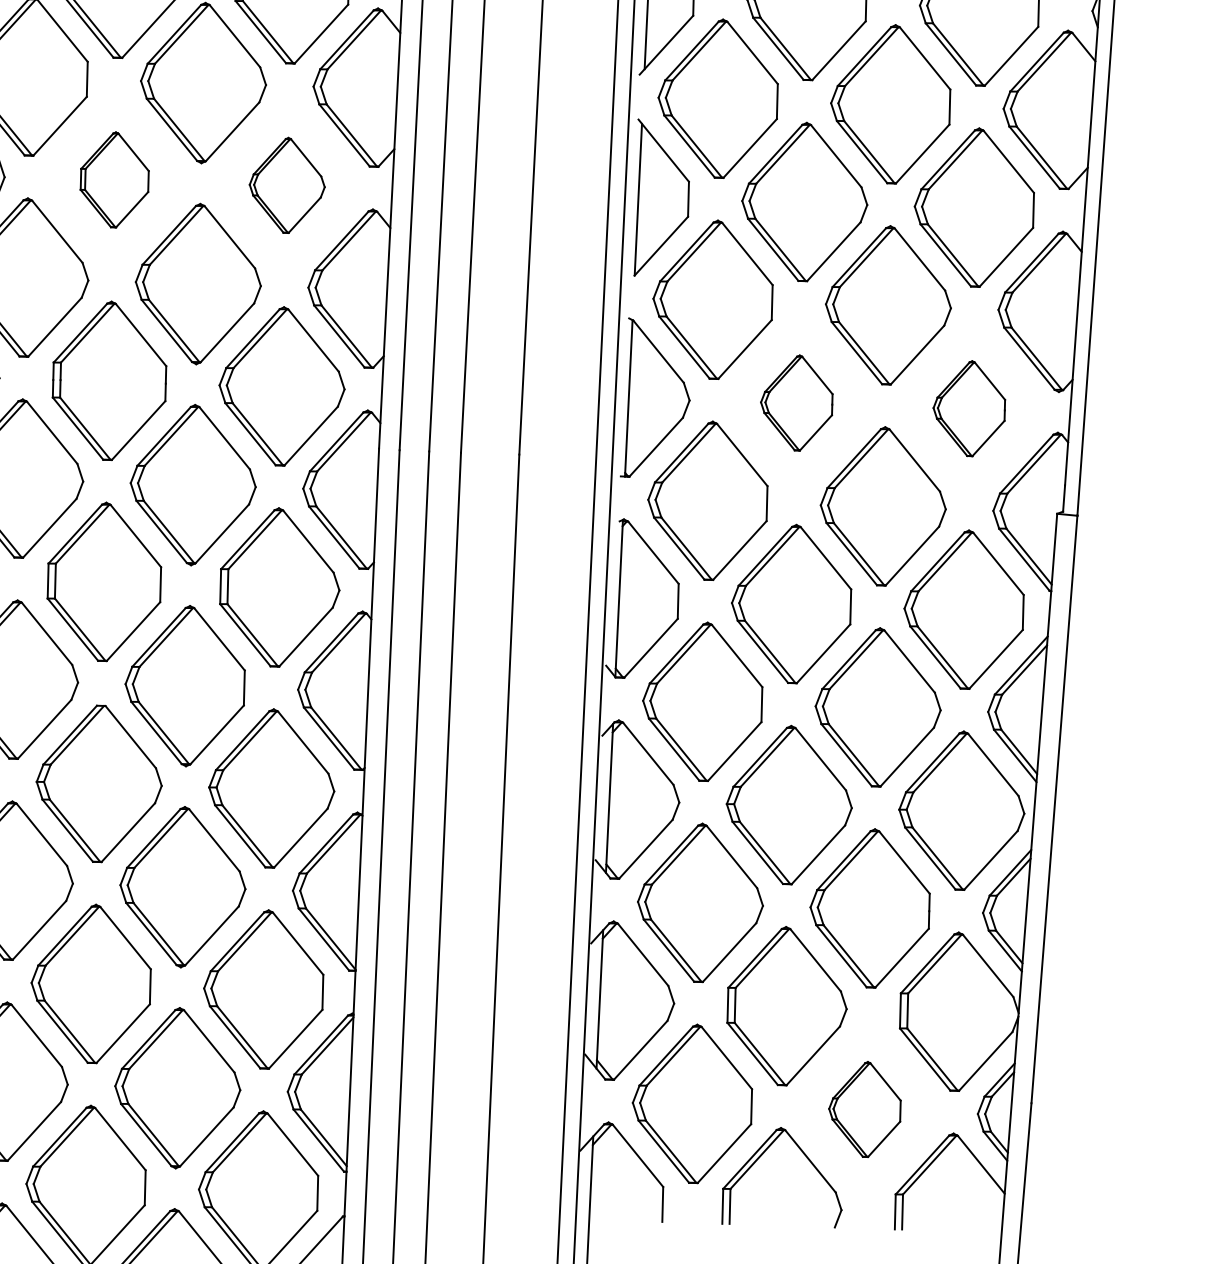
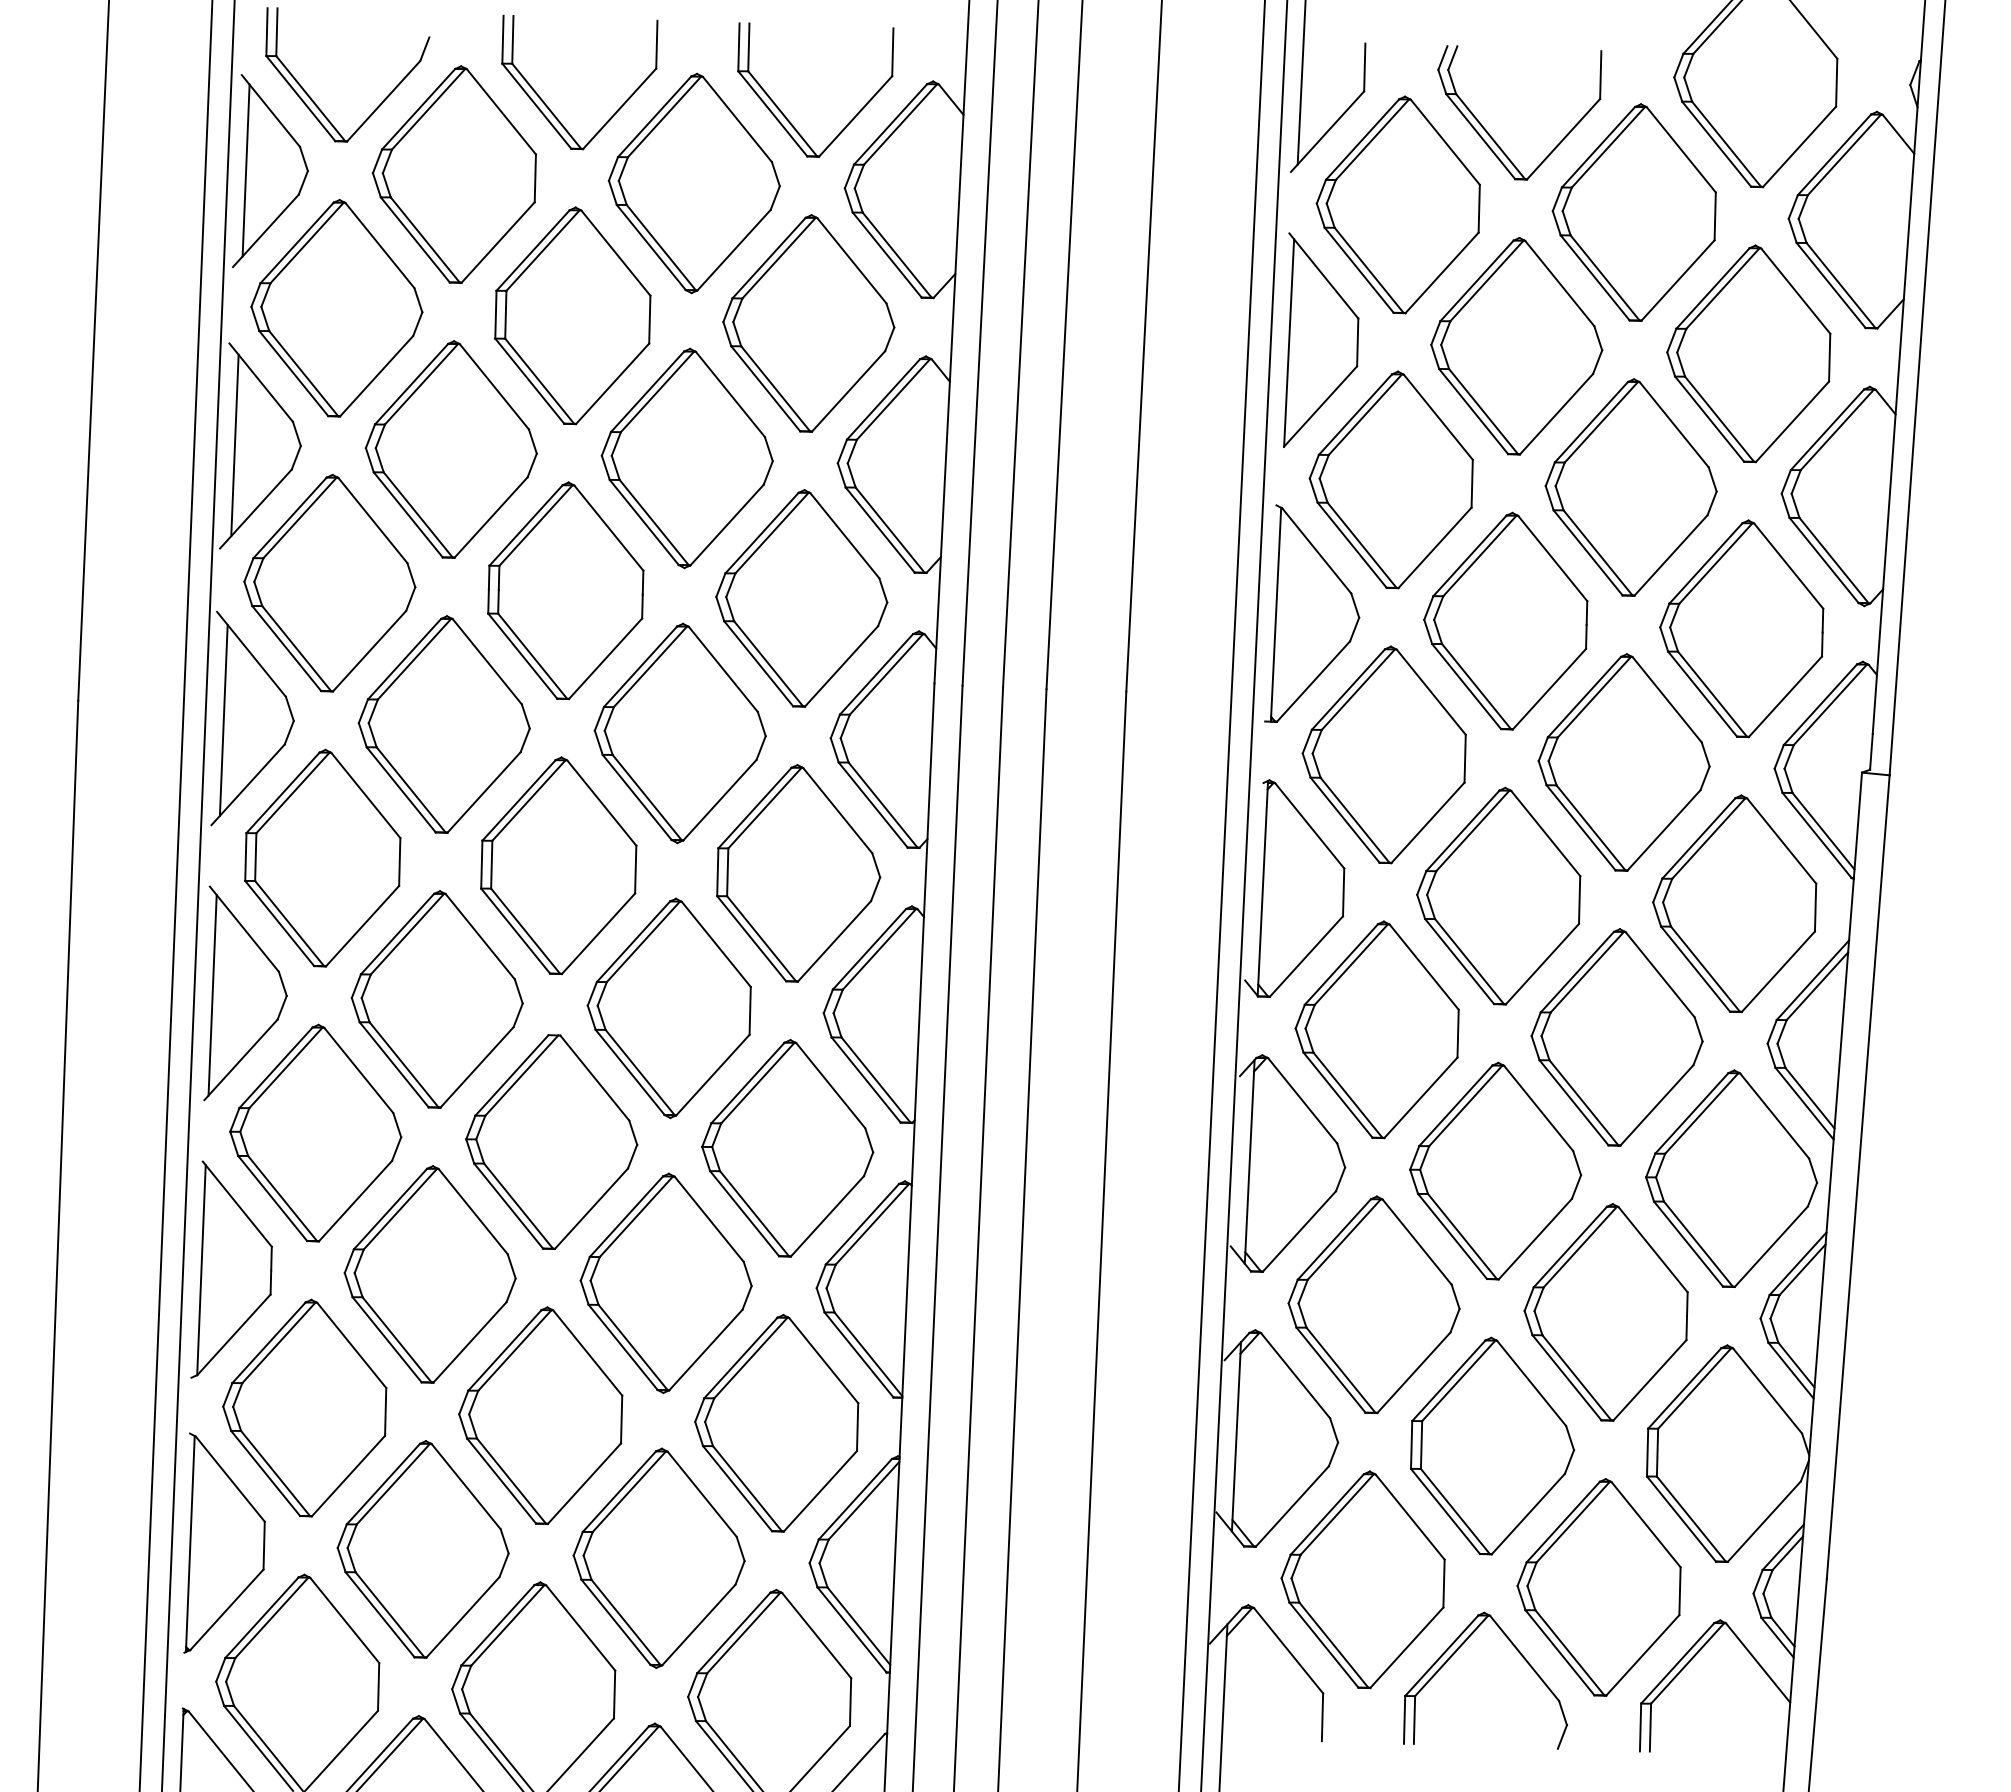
part: (114, 179) -> (572, 315), size x1.67
part: (286, 185) -> (808, 323), size x1.67
part: (796, 402) -> (1505, 620), size x1.67
part: (969, 408) -> (1741, 628), size x1.67
part: (864, 1109) -> (1598, 1587), size x1.67

